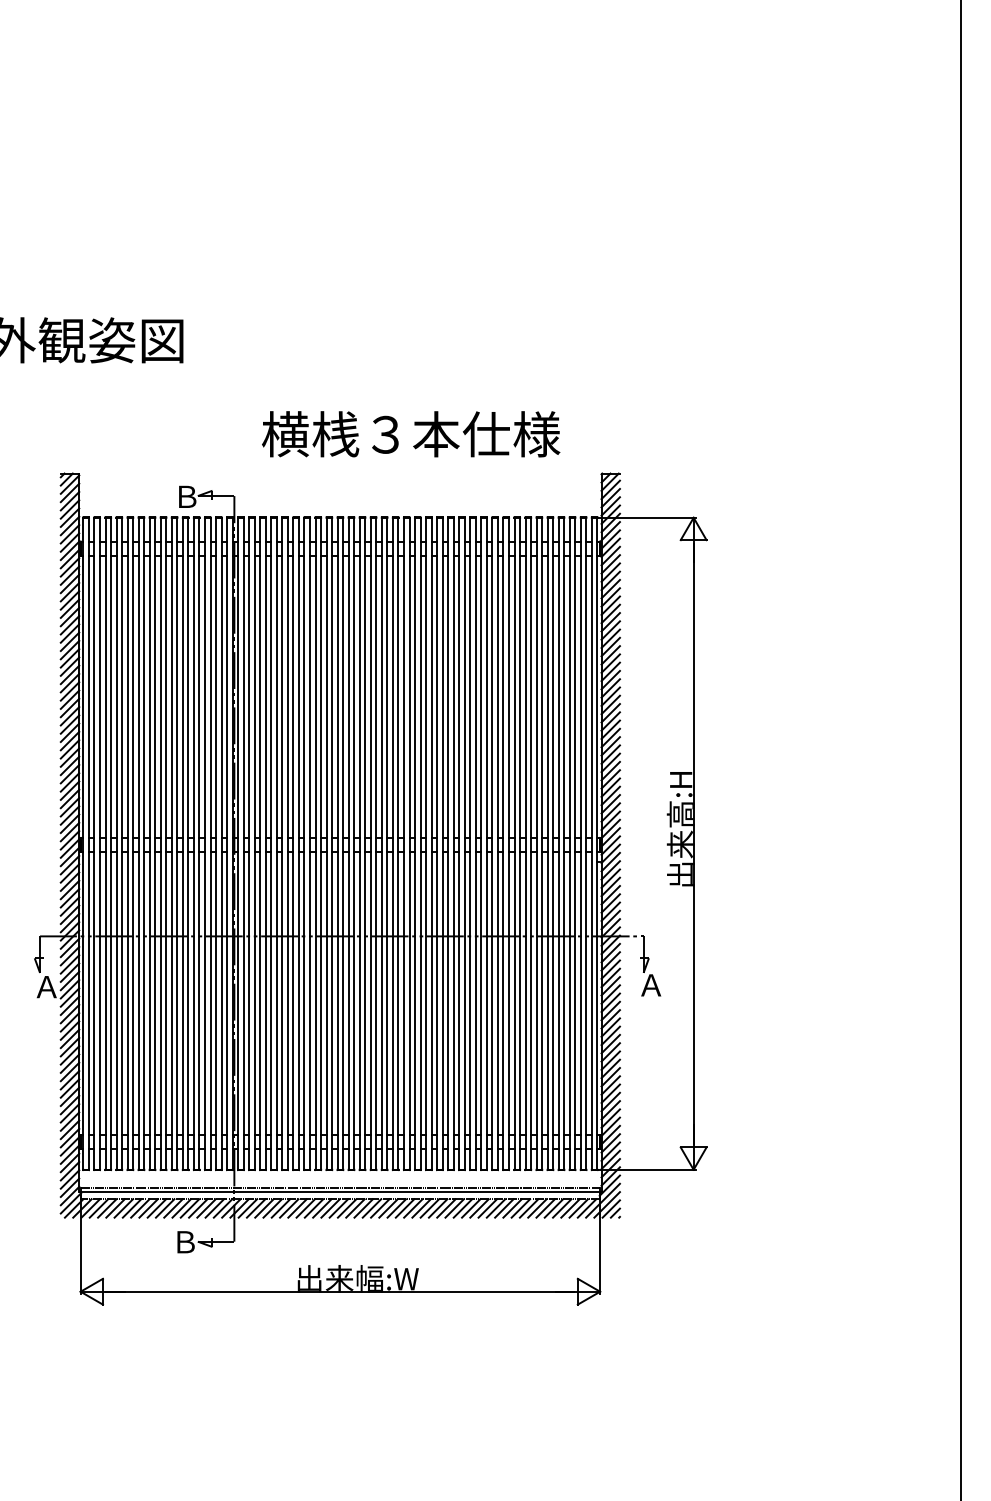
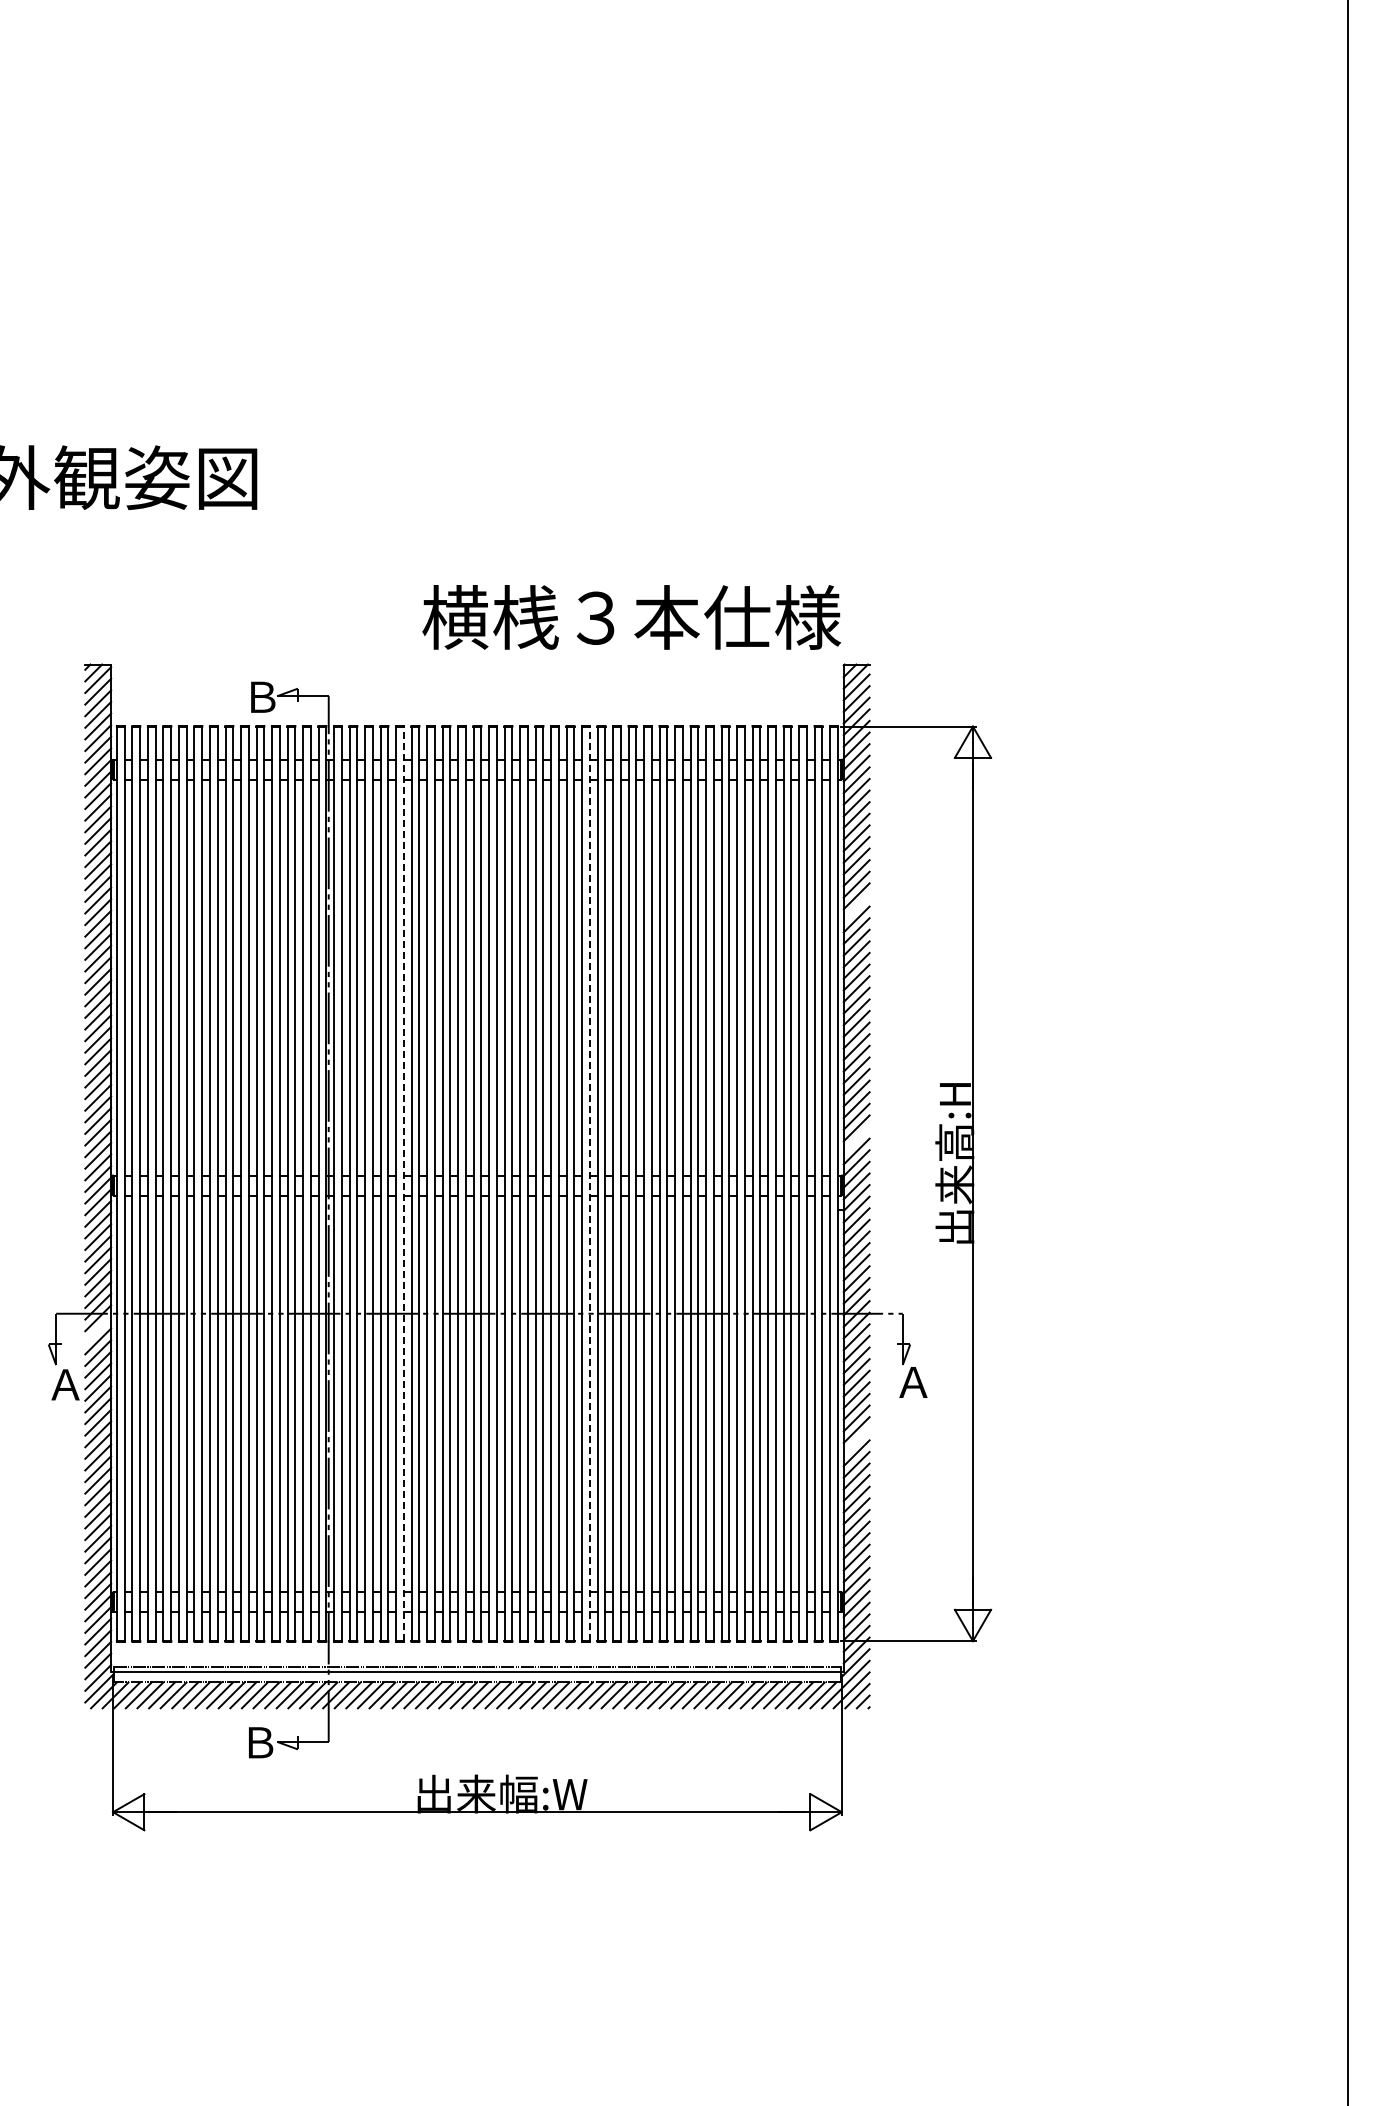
text: (411, 434) -> (631, 617), moved
line: (610, 646) -> (856, 907), removed
line: (610, 812) -> (856, 1139), removed
line: (287, 843) -> (403, 1183), solid -> dashed
line: (420, 843) -> (589, 1183), solid -> dashed
line: (70, 947) -> (98, 1329), removed
line: (610, 1027) -> (856, 1441), removed

